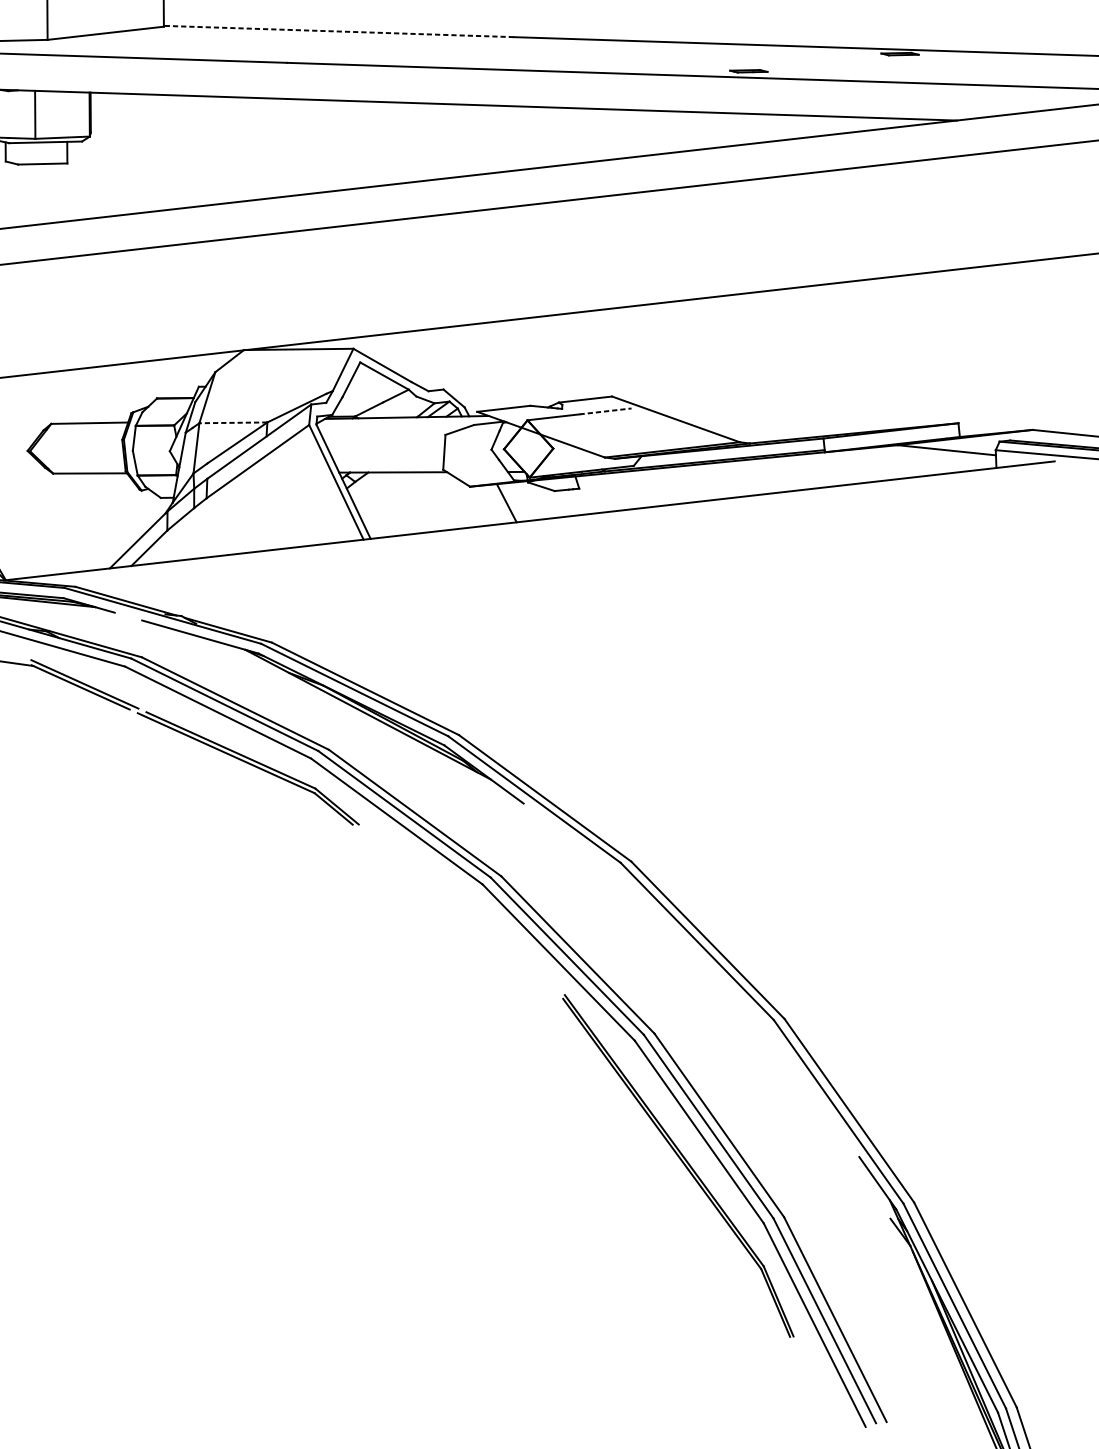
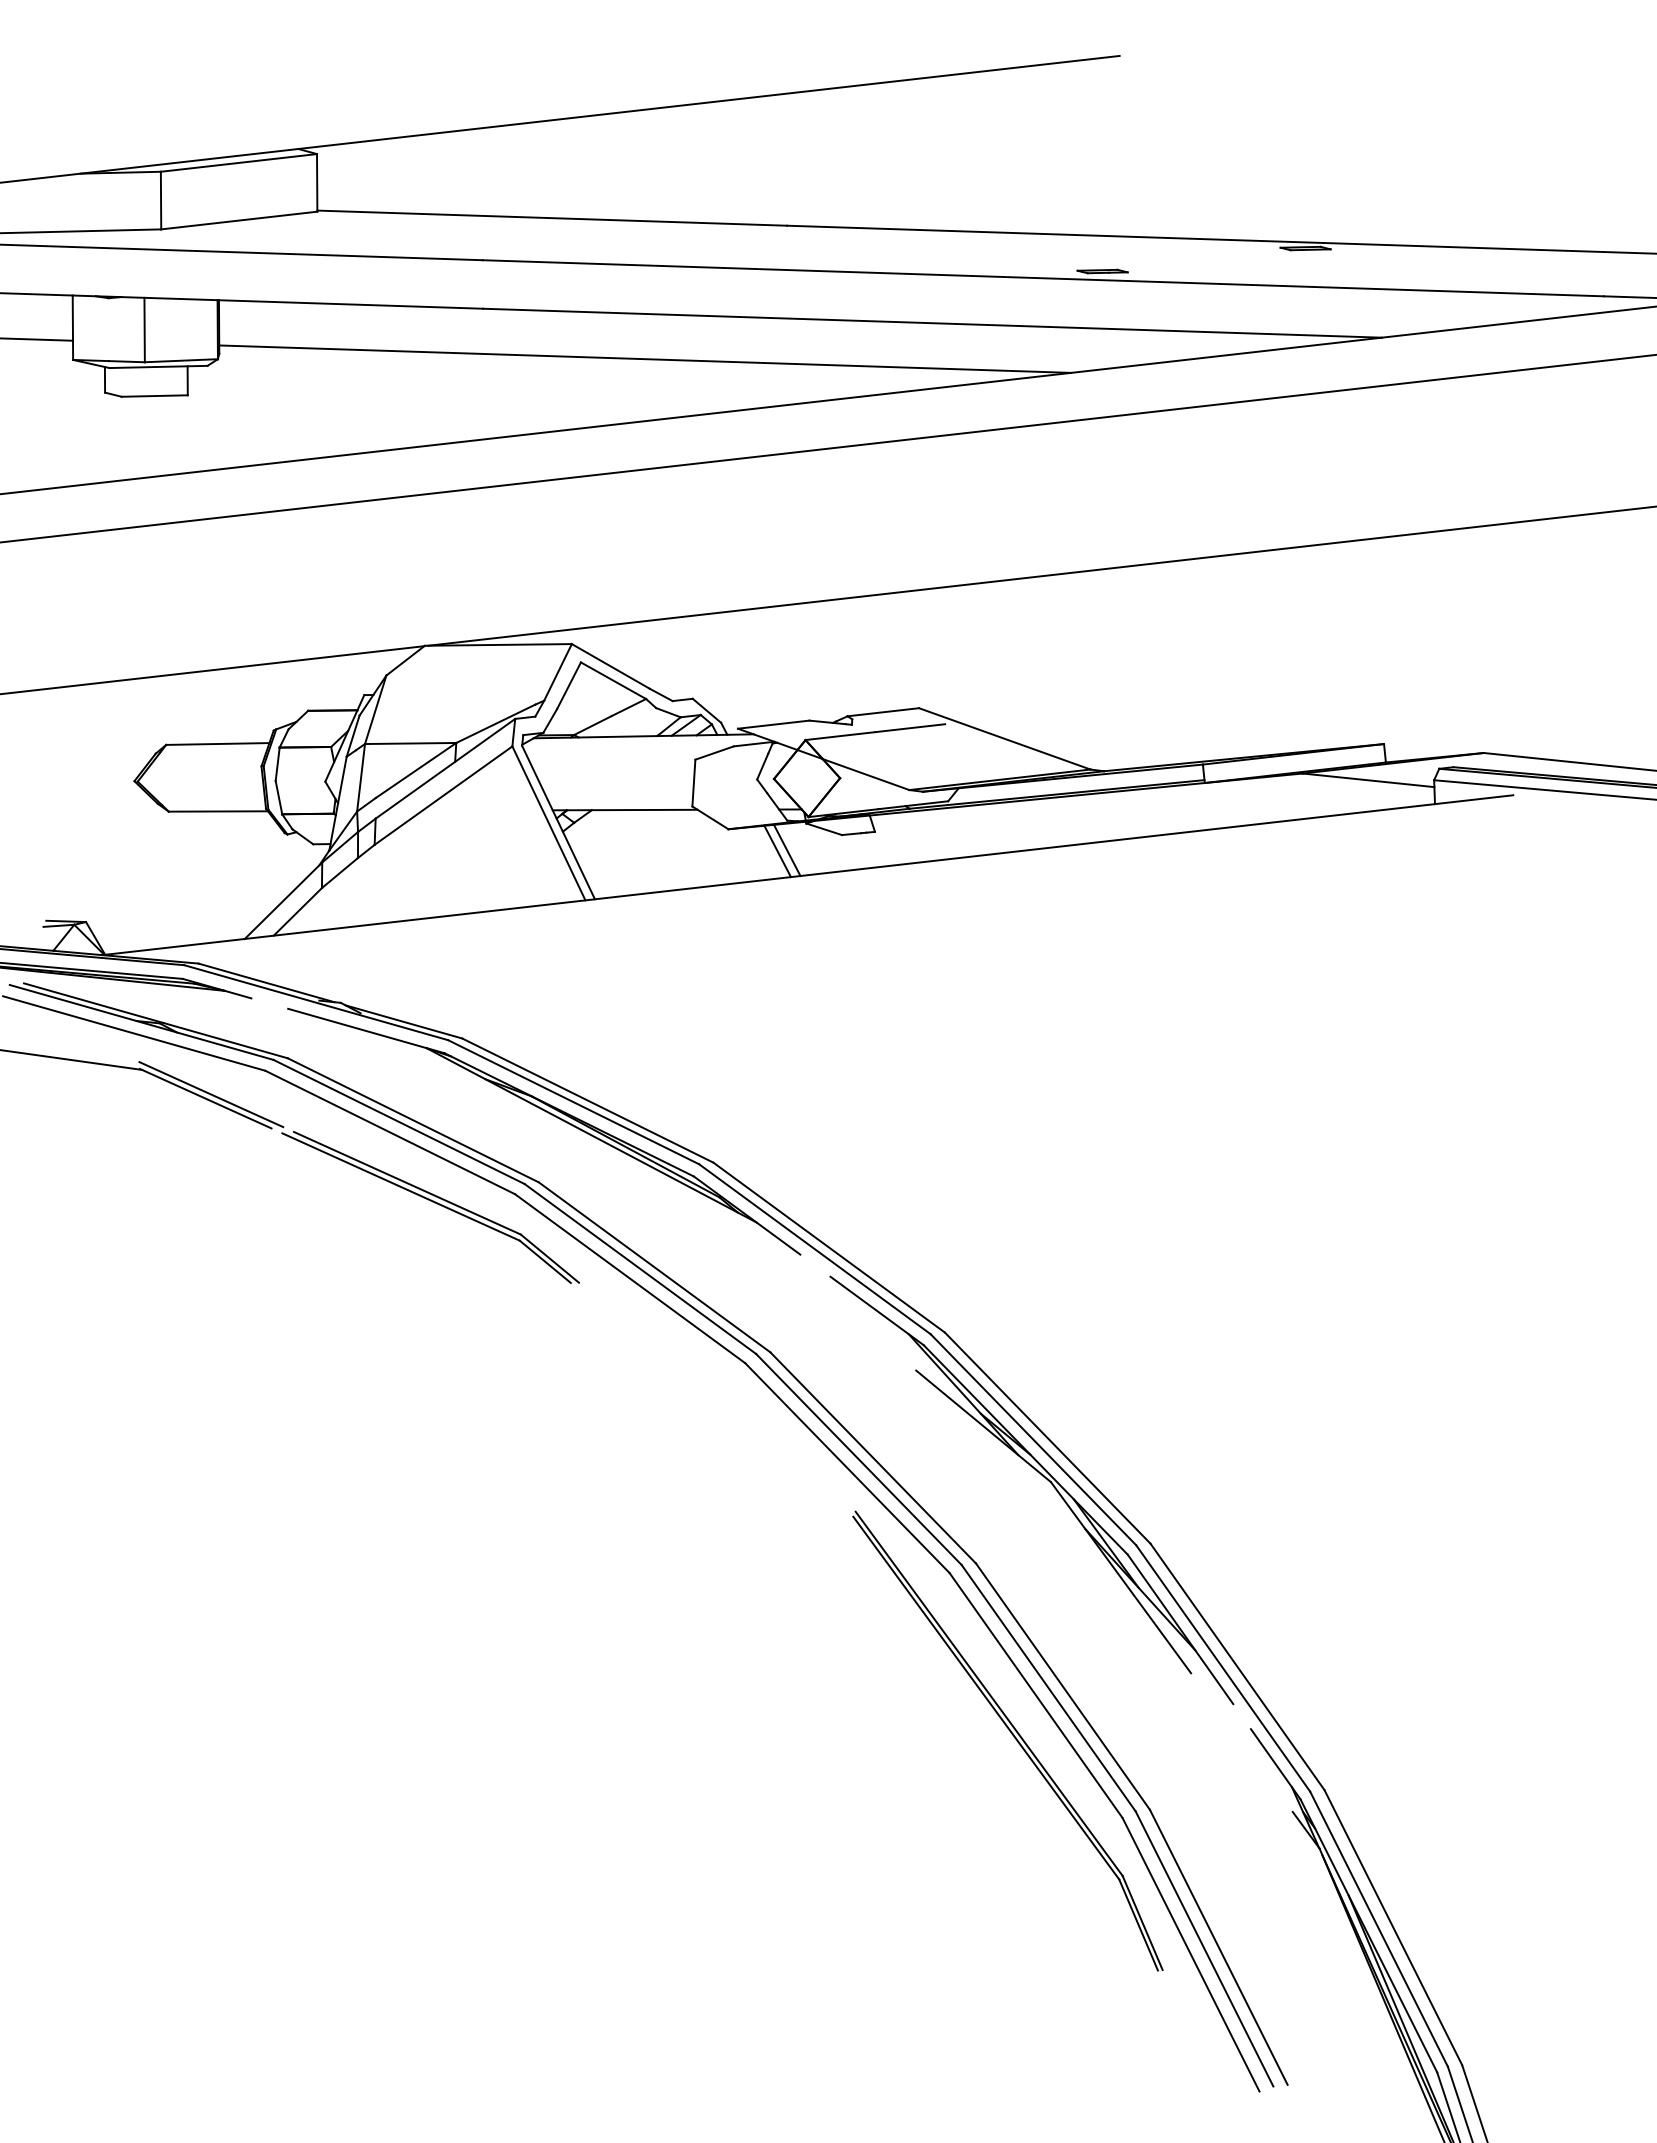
line: (338, 31) -> (551, 218), dashed -> solid
line: (408, 136) -> (645, 358), added
line: (605, 411) -> (910, 728), dashed -> solid
line: (233, 422) -> (410, 743), dashed -> solid
line: (513, 502) -> (786, 850), added
part: (704, 969) -> (1043, 1477), added

